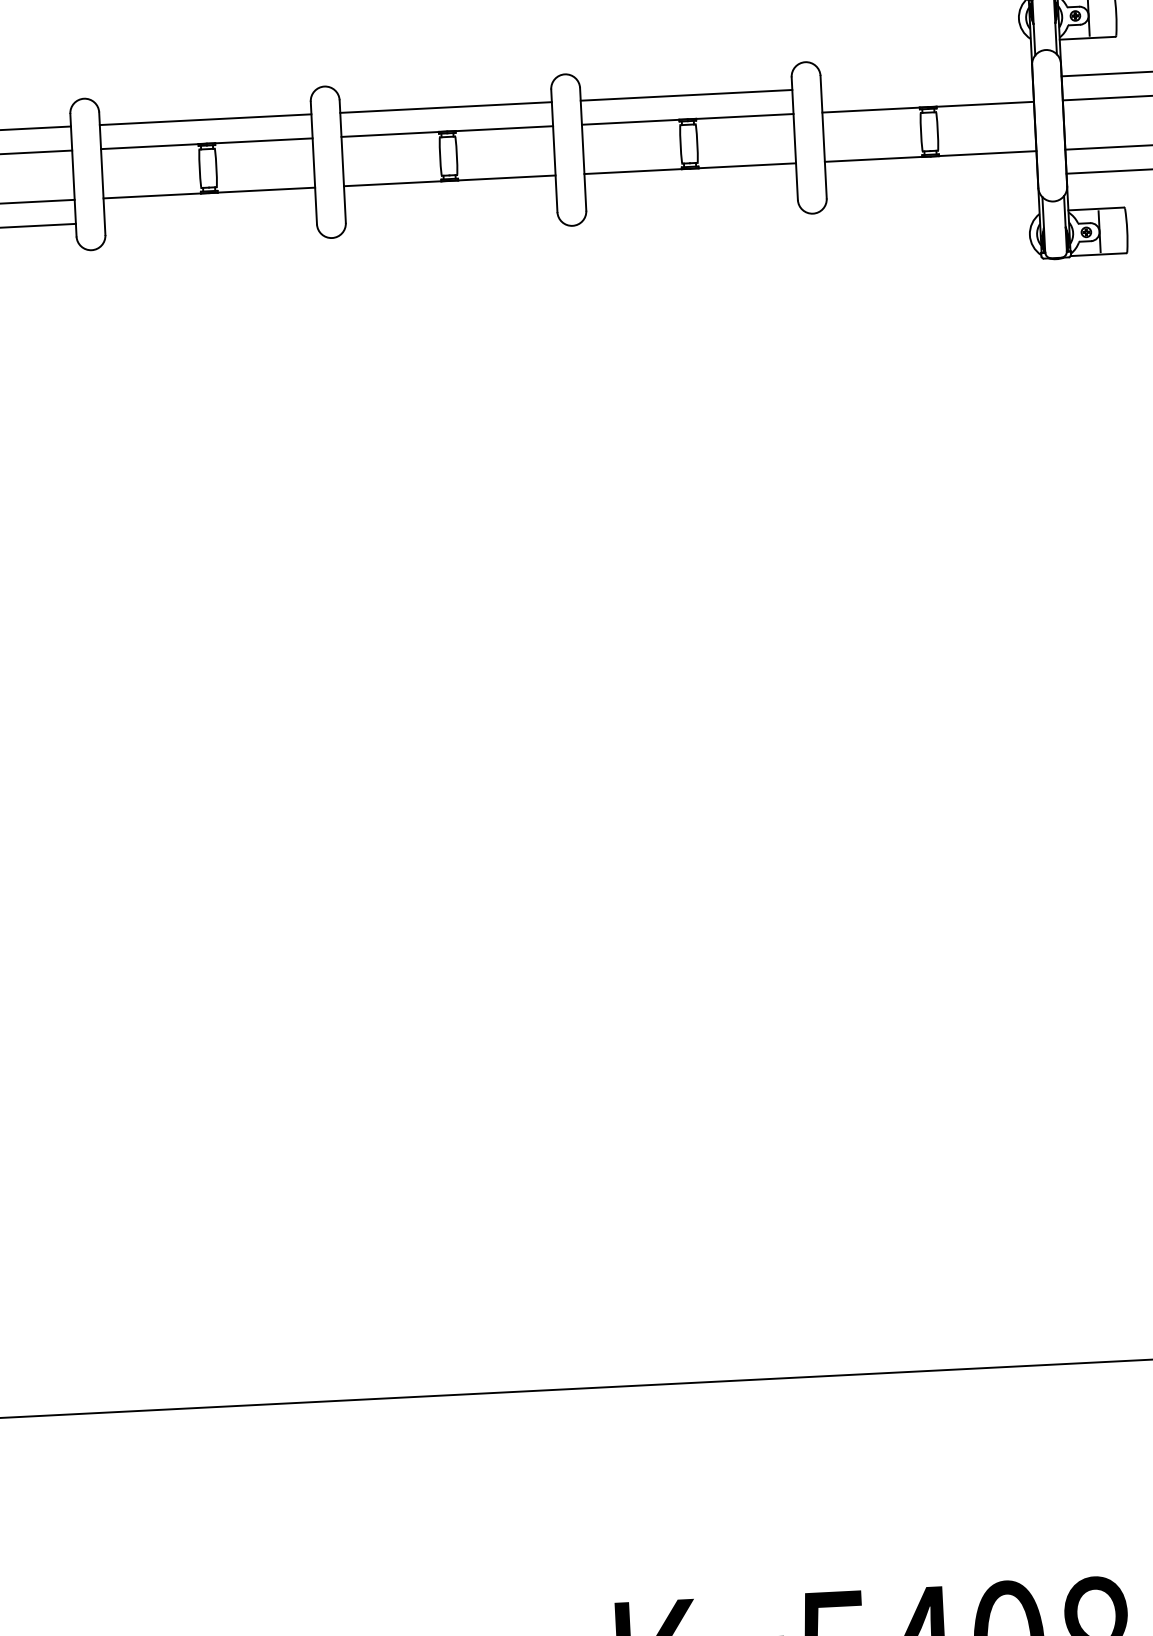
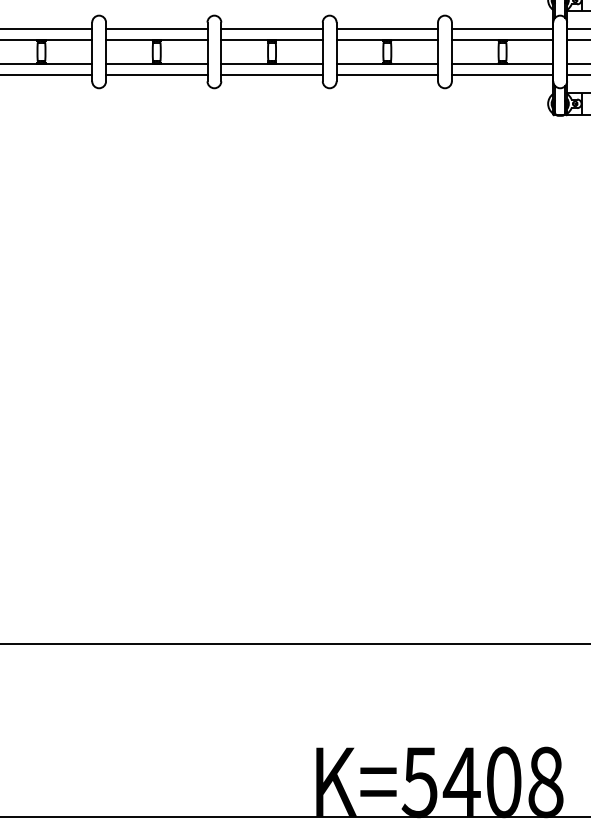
line: (926, 82) -> (502, 28), added
line: (931, 180) -> (502, 75), added
line: (691, 193) -> (387, 75), added
line: (449, 205) -> (271, 75), added
line: (210, 217) -> (156, 75), added

